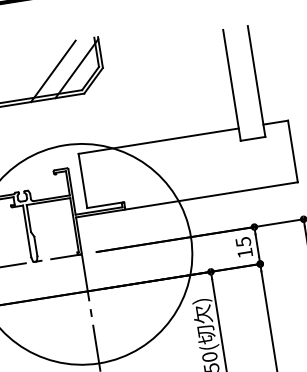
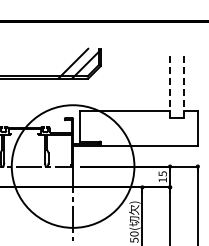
line: (255, 80) -> (183, 86), solid -> dashed
line: (232, 84) -> (170, 86), solid -> dashed

